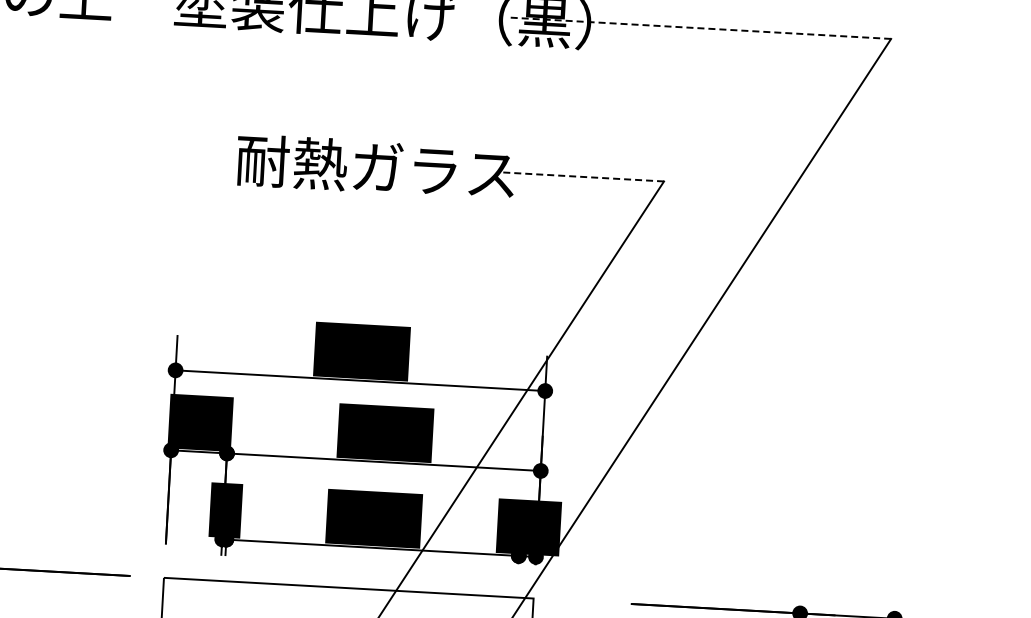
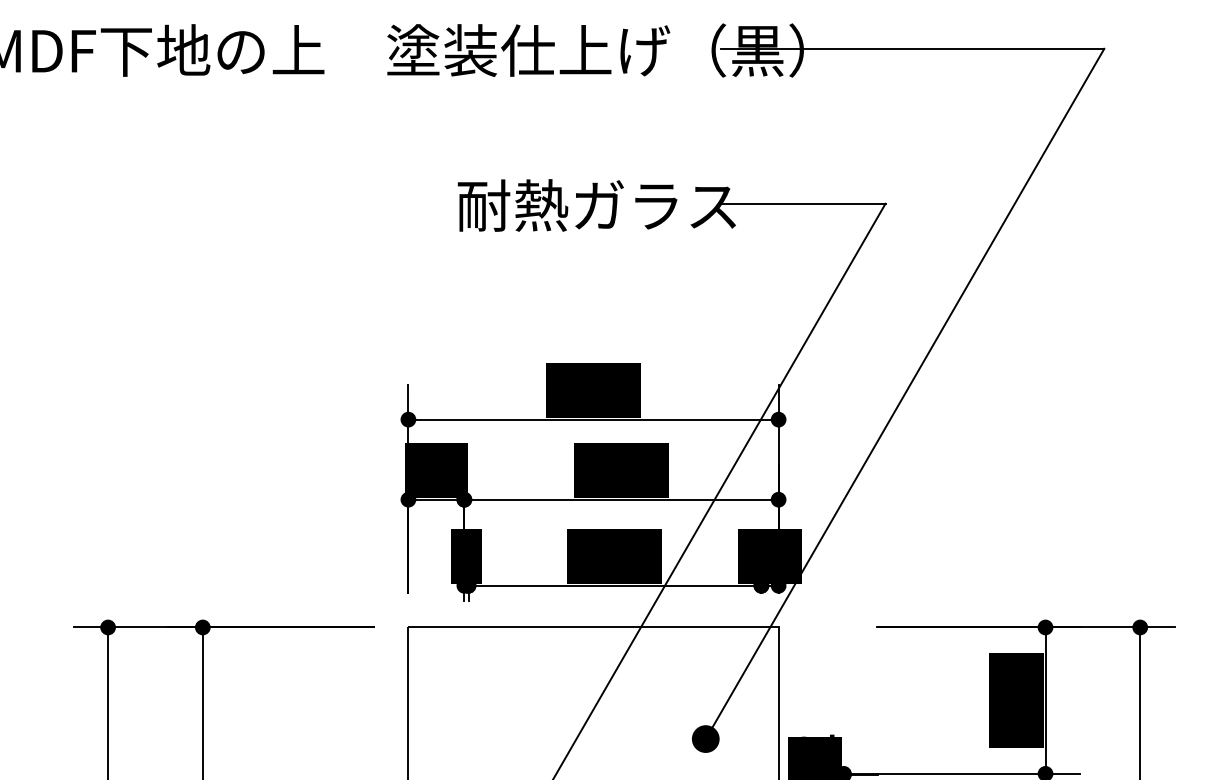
line: (699, 27) -> (912, 48), dashed -> solid
line: (581, 176) -> (802, 203), dashed -> solid

